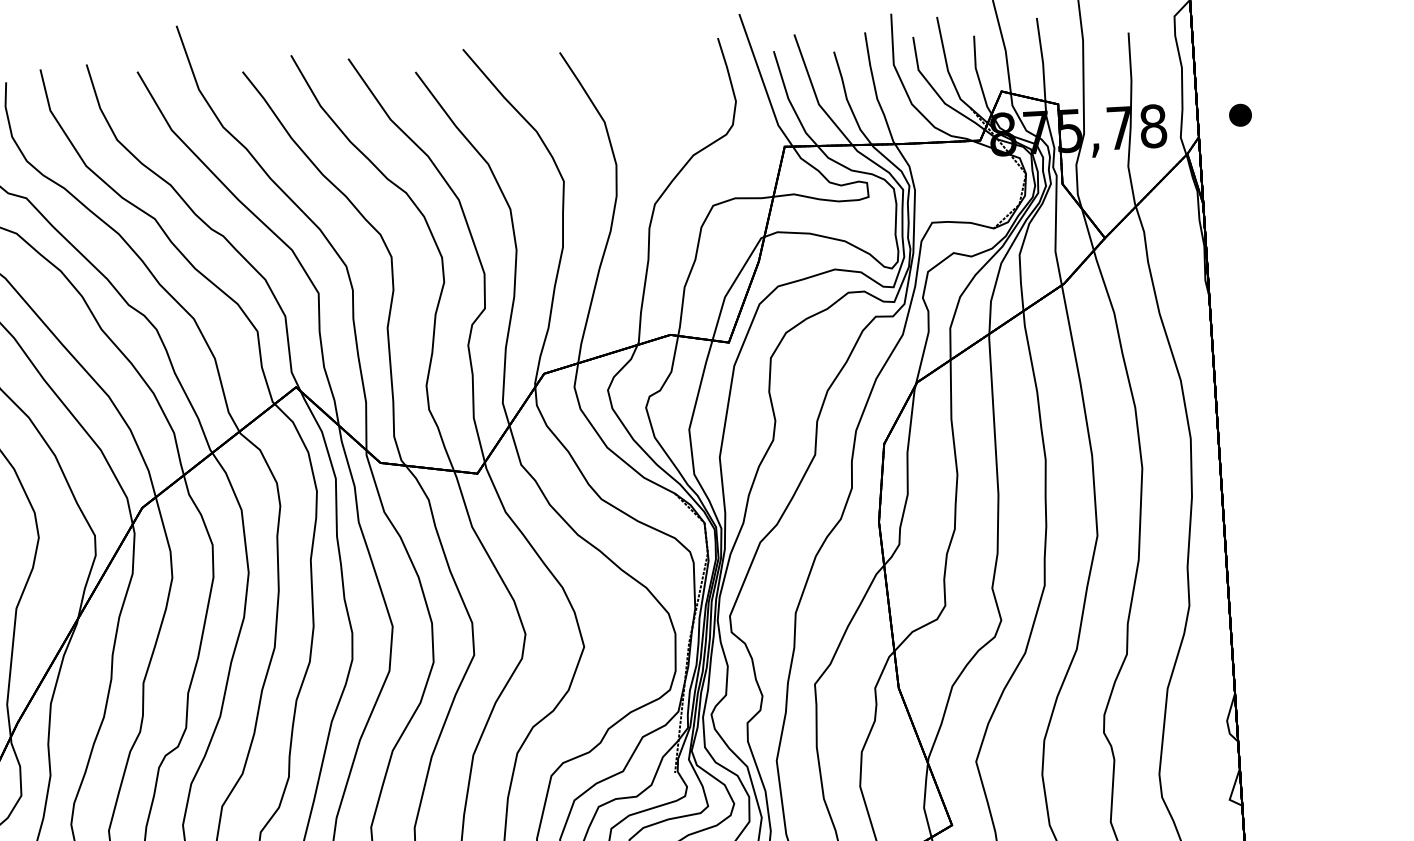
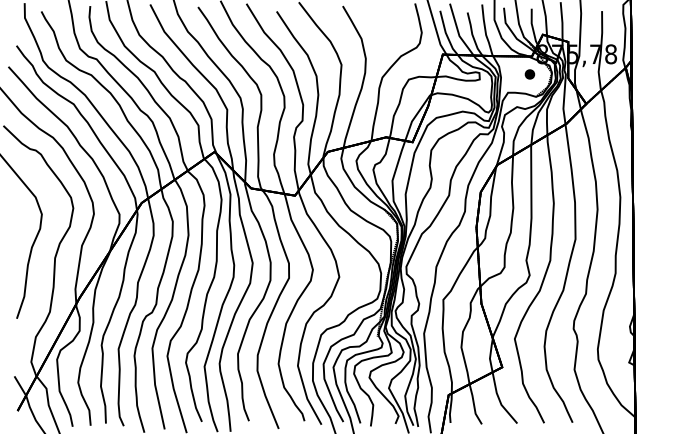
part: (1239, 115) -> (529, 74), moved

